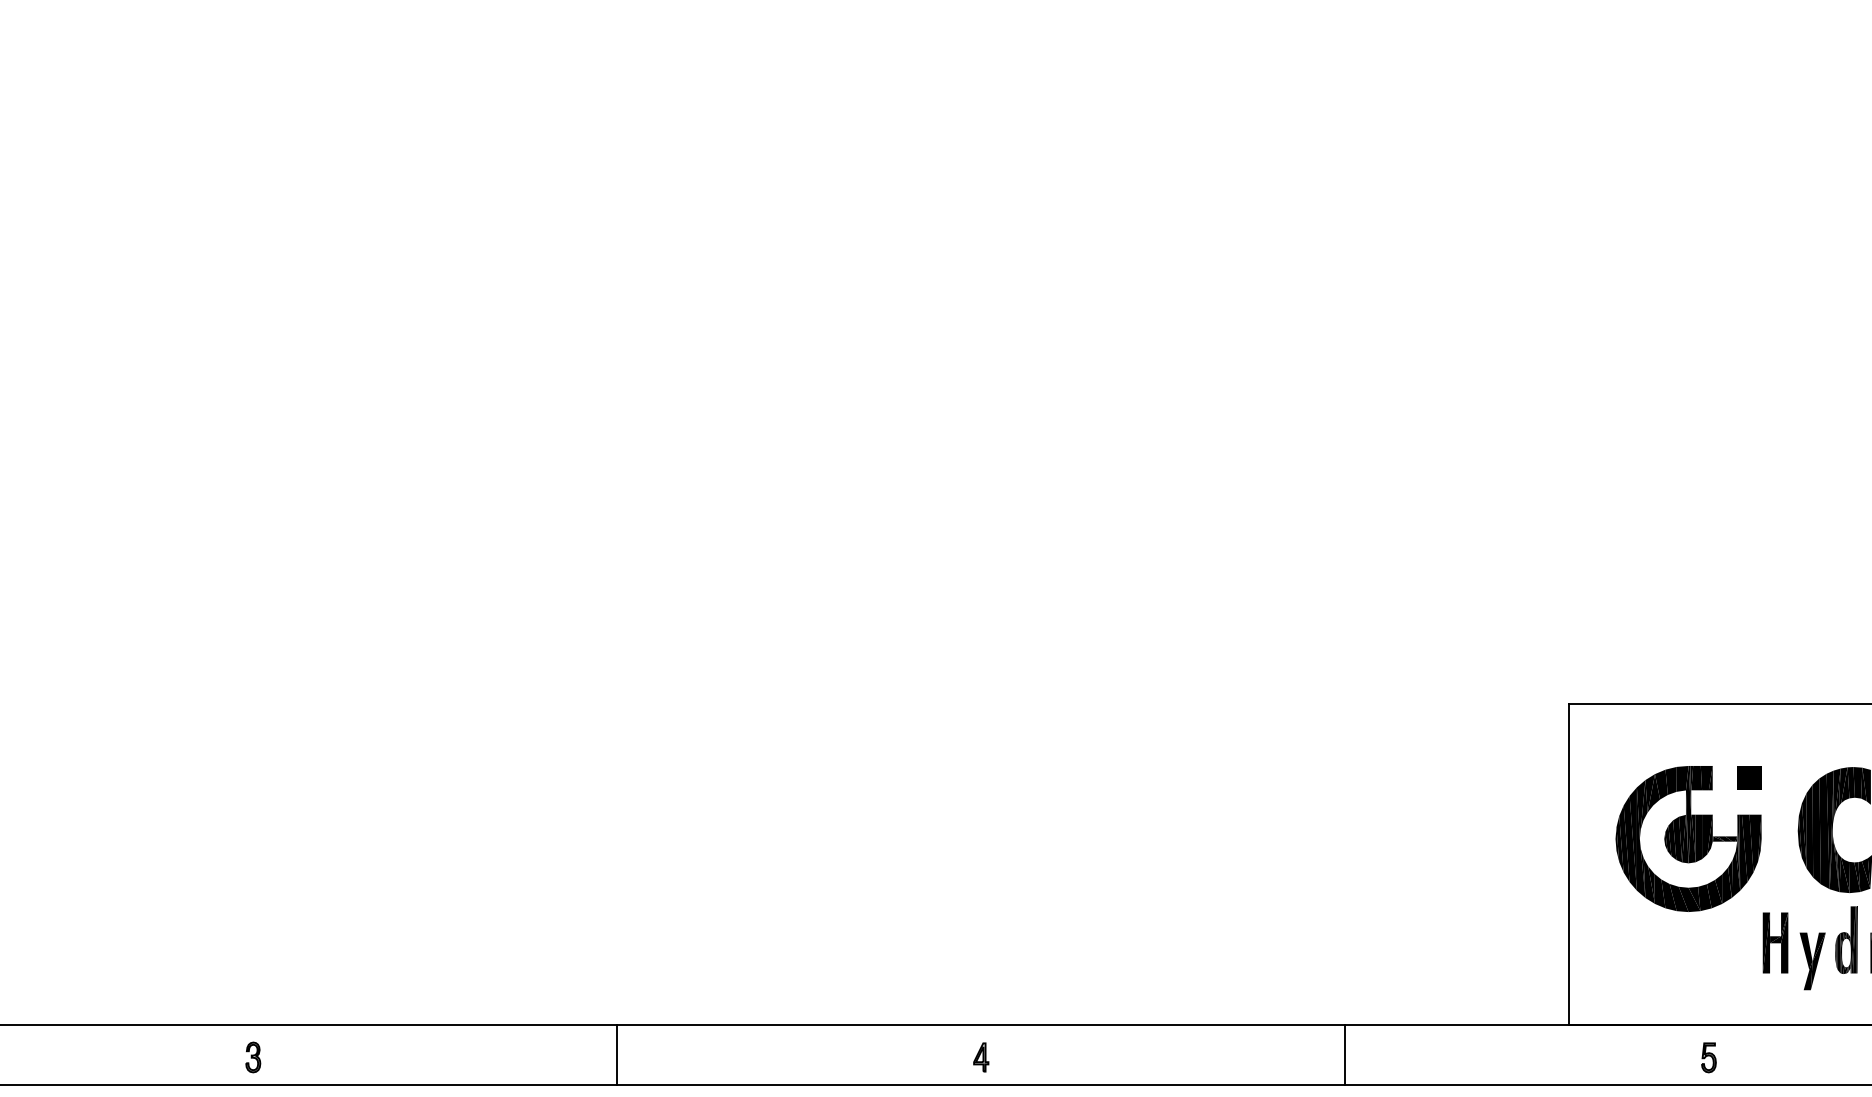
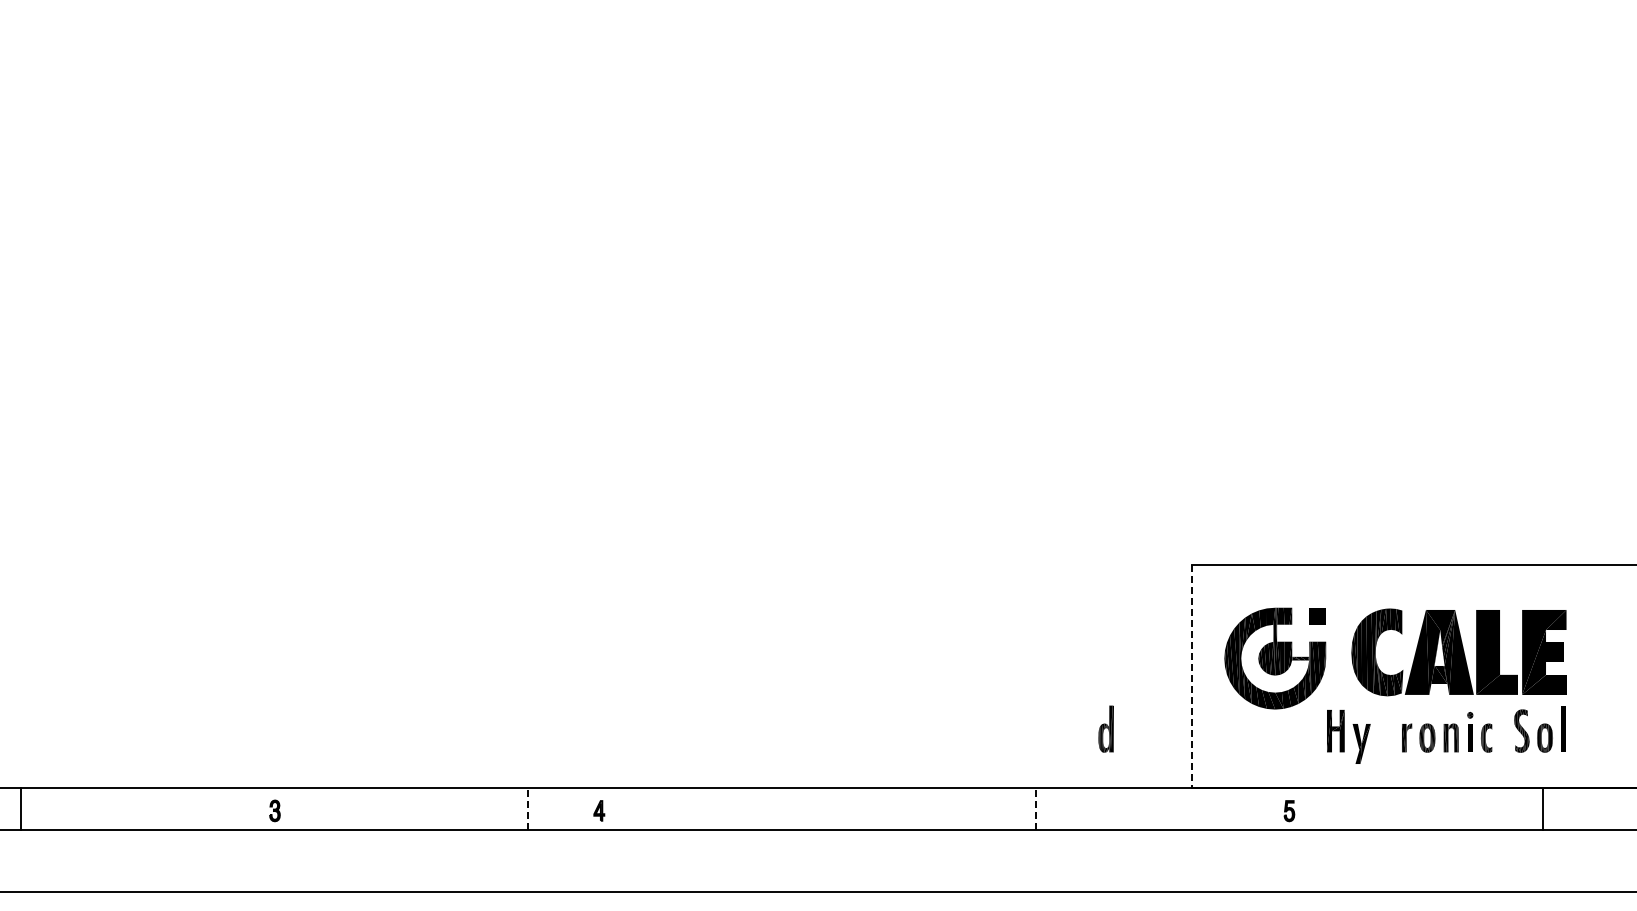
line: (1568, 864) -> (1191, 676), solid -> dashed
part: (1845, 939) -> (1105, 728), moved
line: (617, 1055) -> (528, 809), solid -> dashed
line: (1344, 1055) -> (1035, 809), solid -> dashed
part: (981, 1056) -> (599, 810), moved

